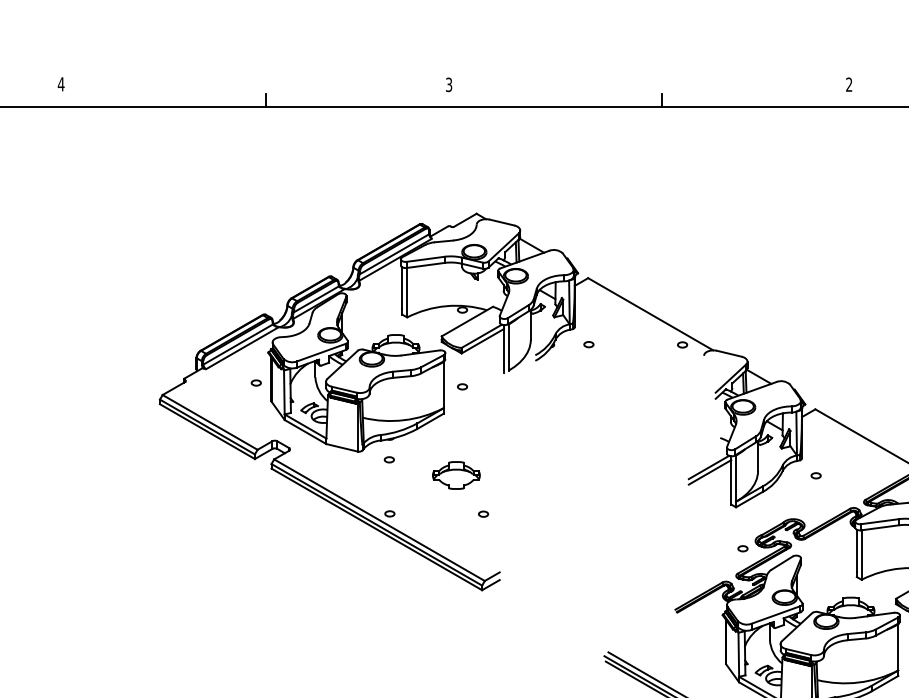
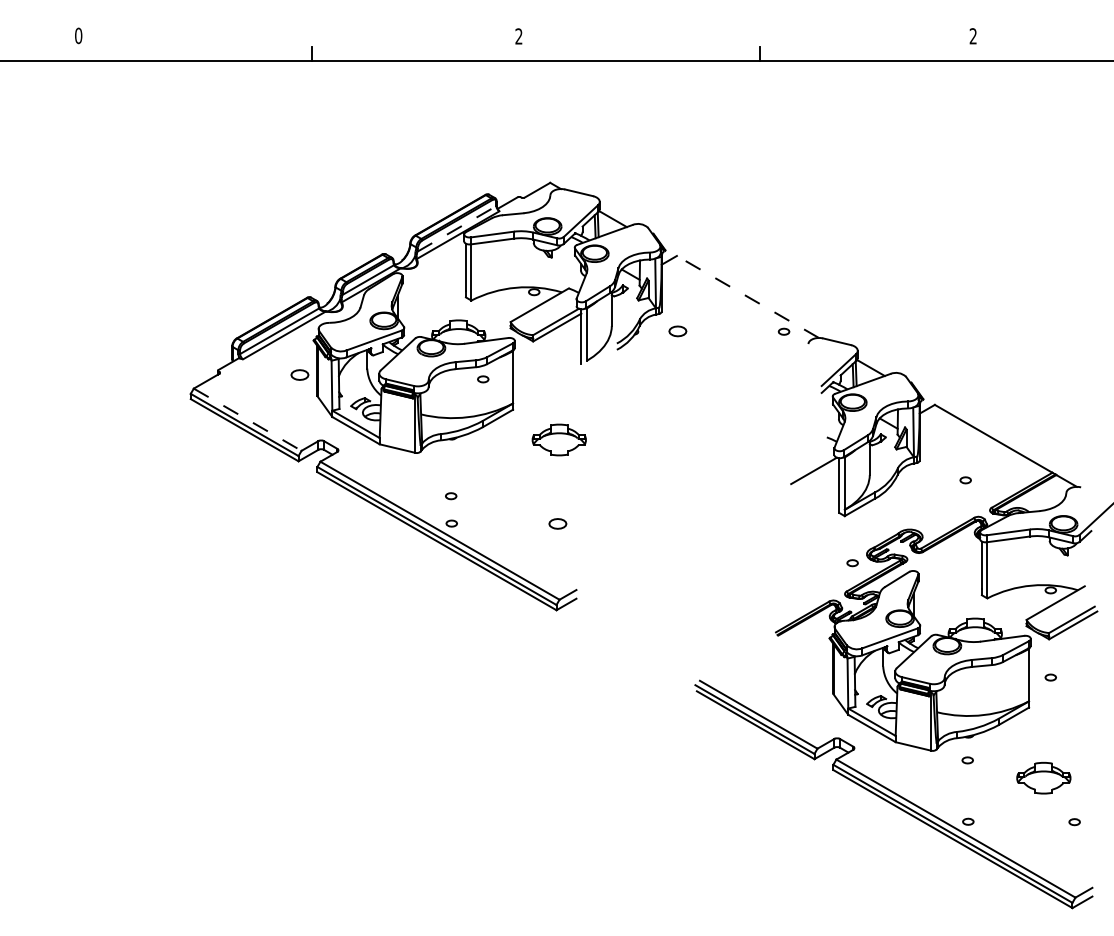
text: (61, 83) -> (78, 35), 4 -> 0
text: (448, 84) -> (518, 36), 3 -> 2
line: (394, 253) -> (456, 228), solid -> dashed
line: (650, 313) -> (747, 296), solid -> dashed
part: (588, 344) -> (677, 331), size x1.6
part: (256, 382) -> (300, 374), size x1.6
part: (462, 386) -> (483, 379), moved
line: (210, 422) -> (248, 419), solid -> dashed
part: (389, 460) -> (451, 496), moved
line: (710, 472) -> (815, 476), removed
part: (455, 475) -> (558, 439), moved
part: (815, 475) -> (965, 480), moved
part: (483, 513) -> (558, 523), size x1.6

